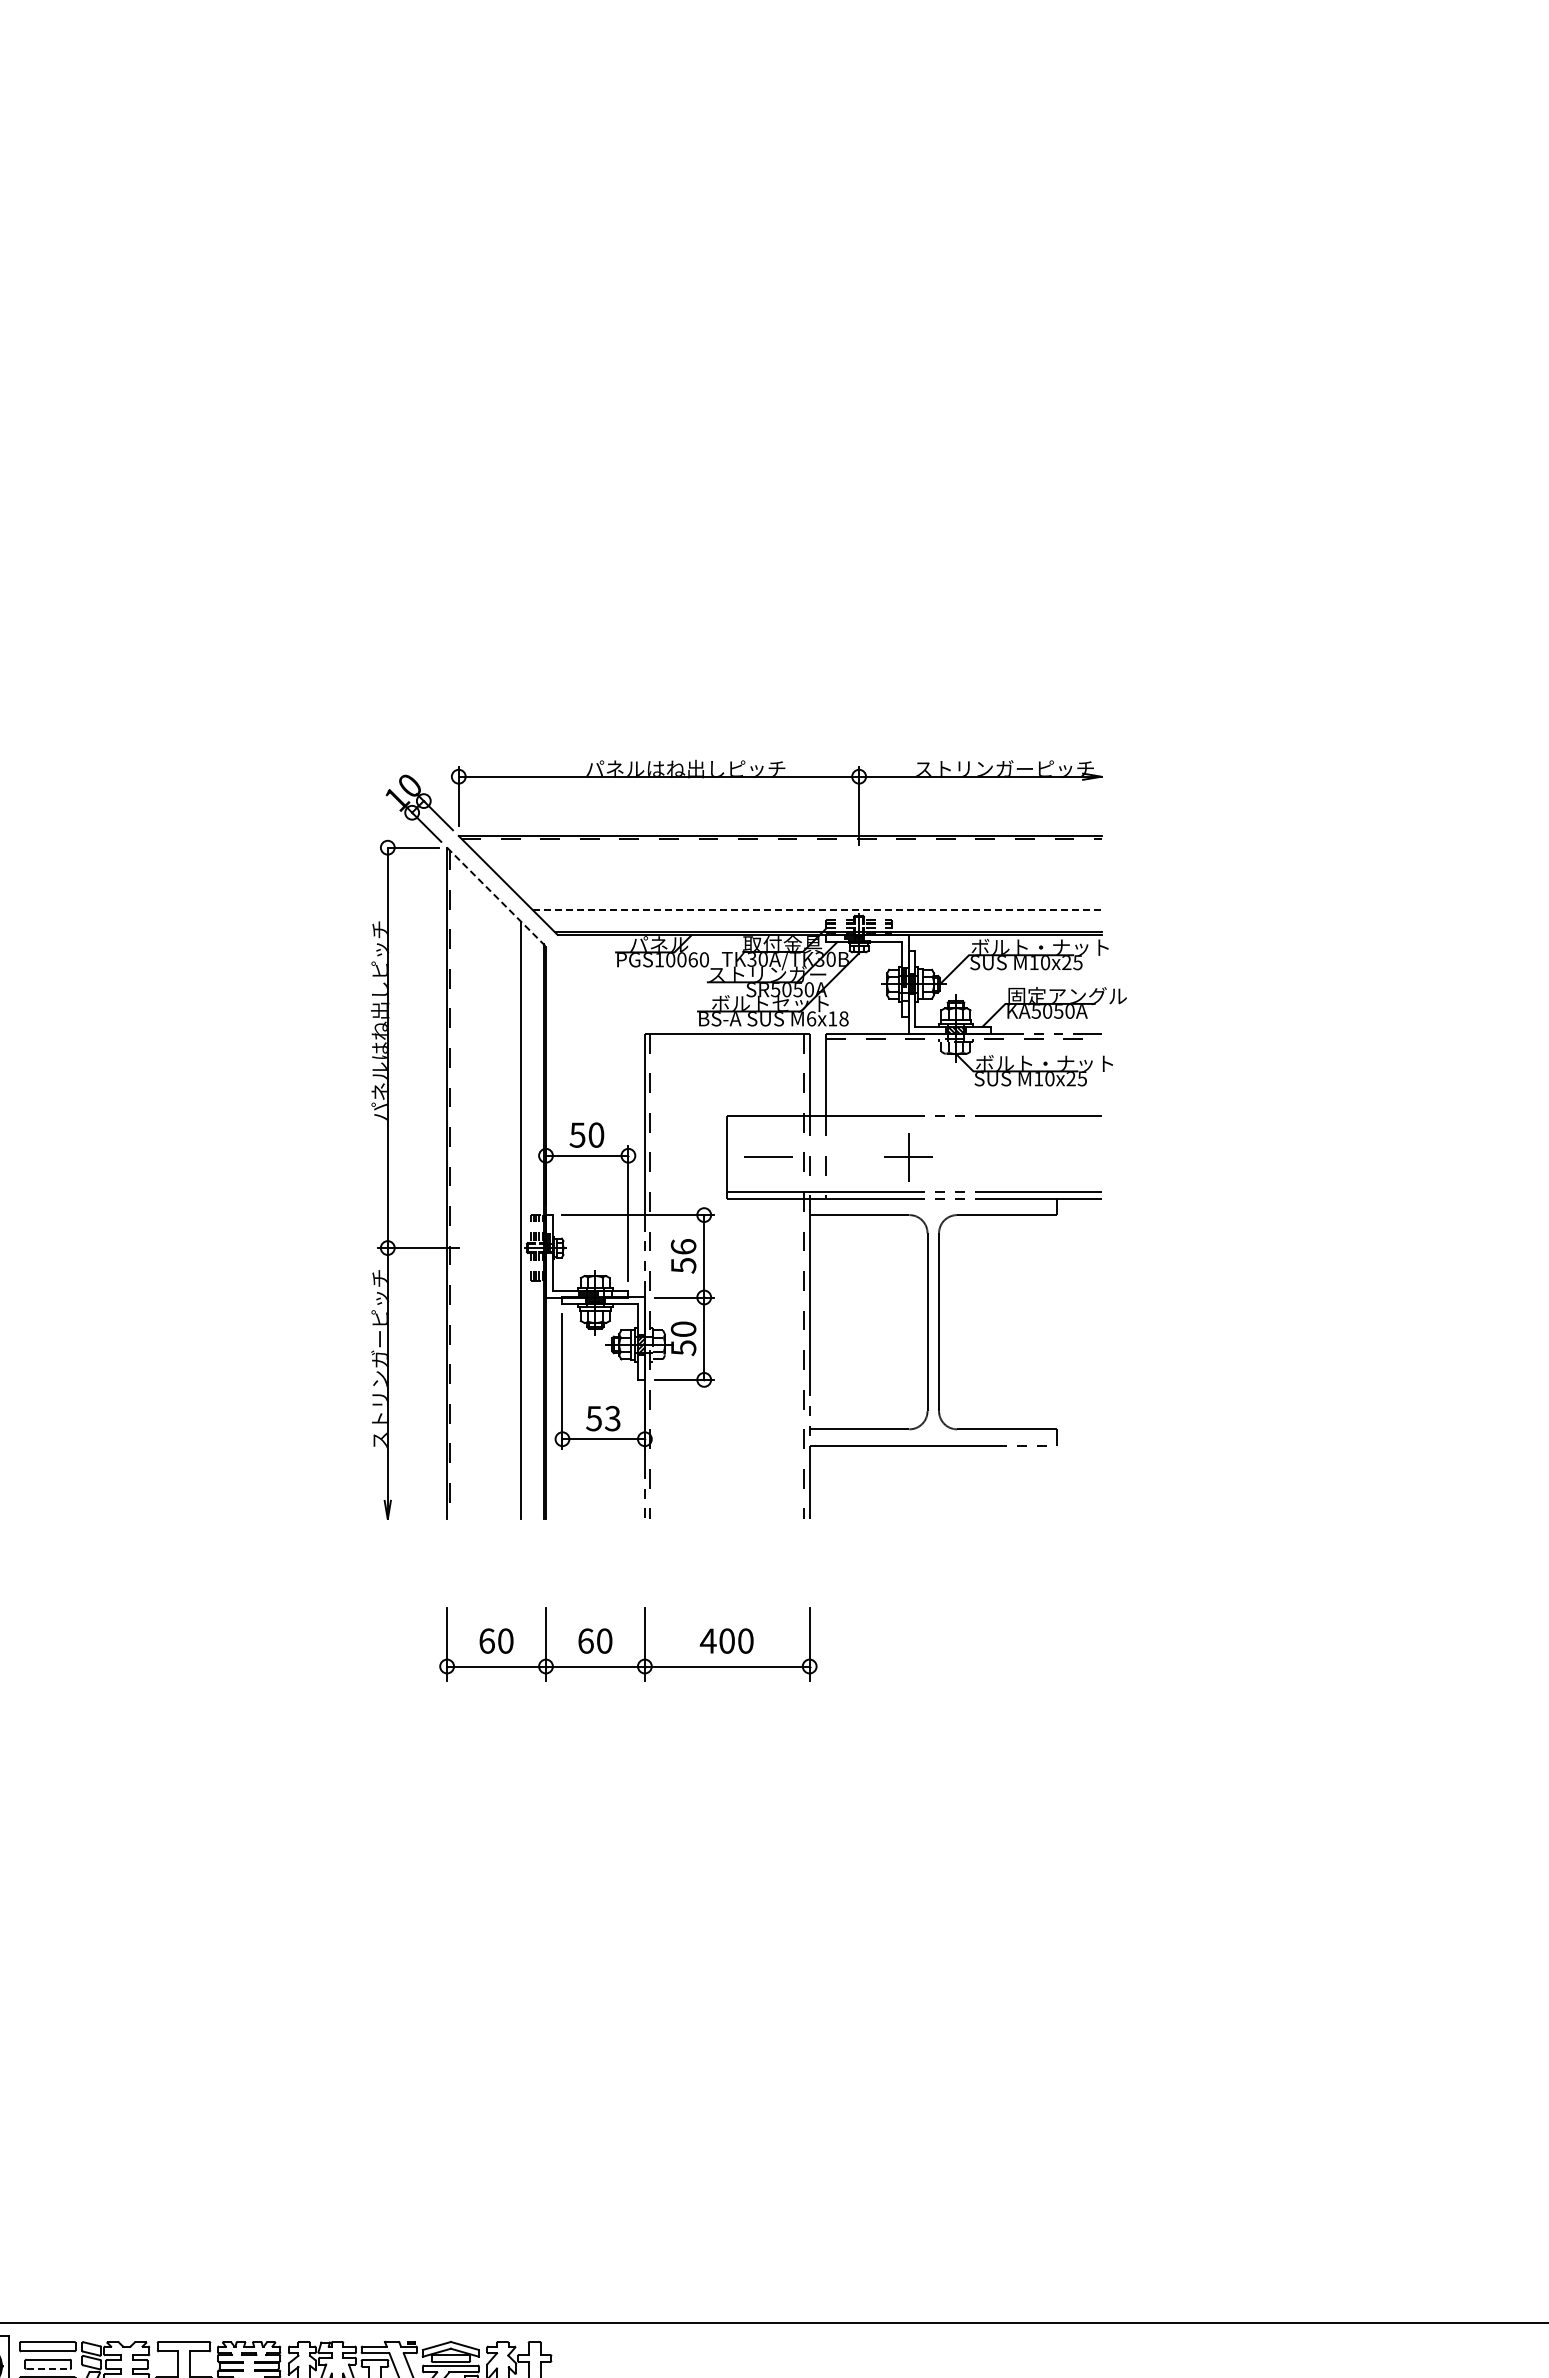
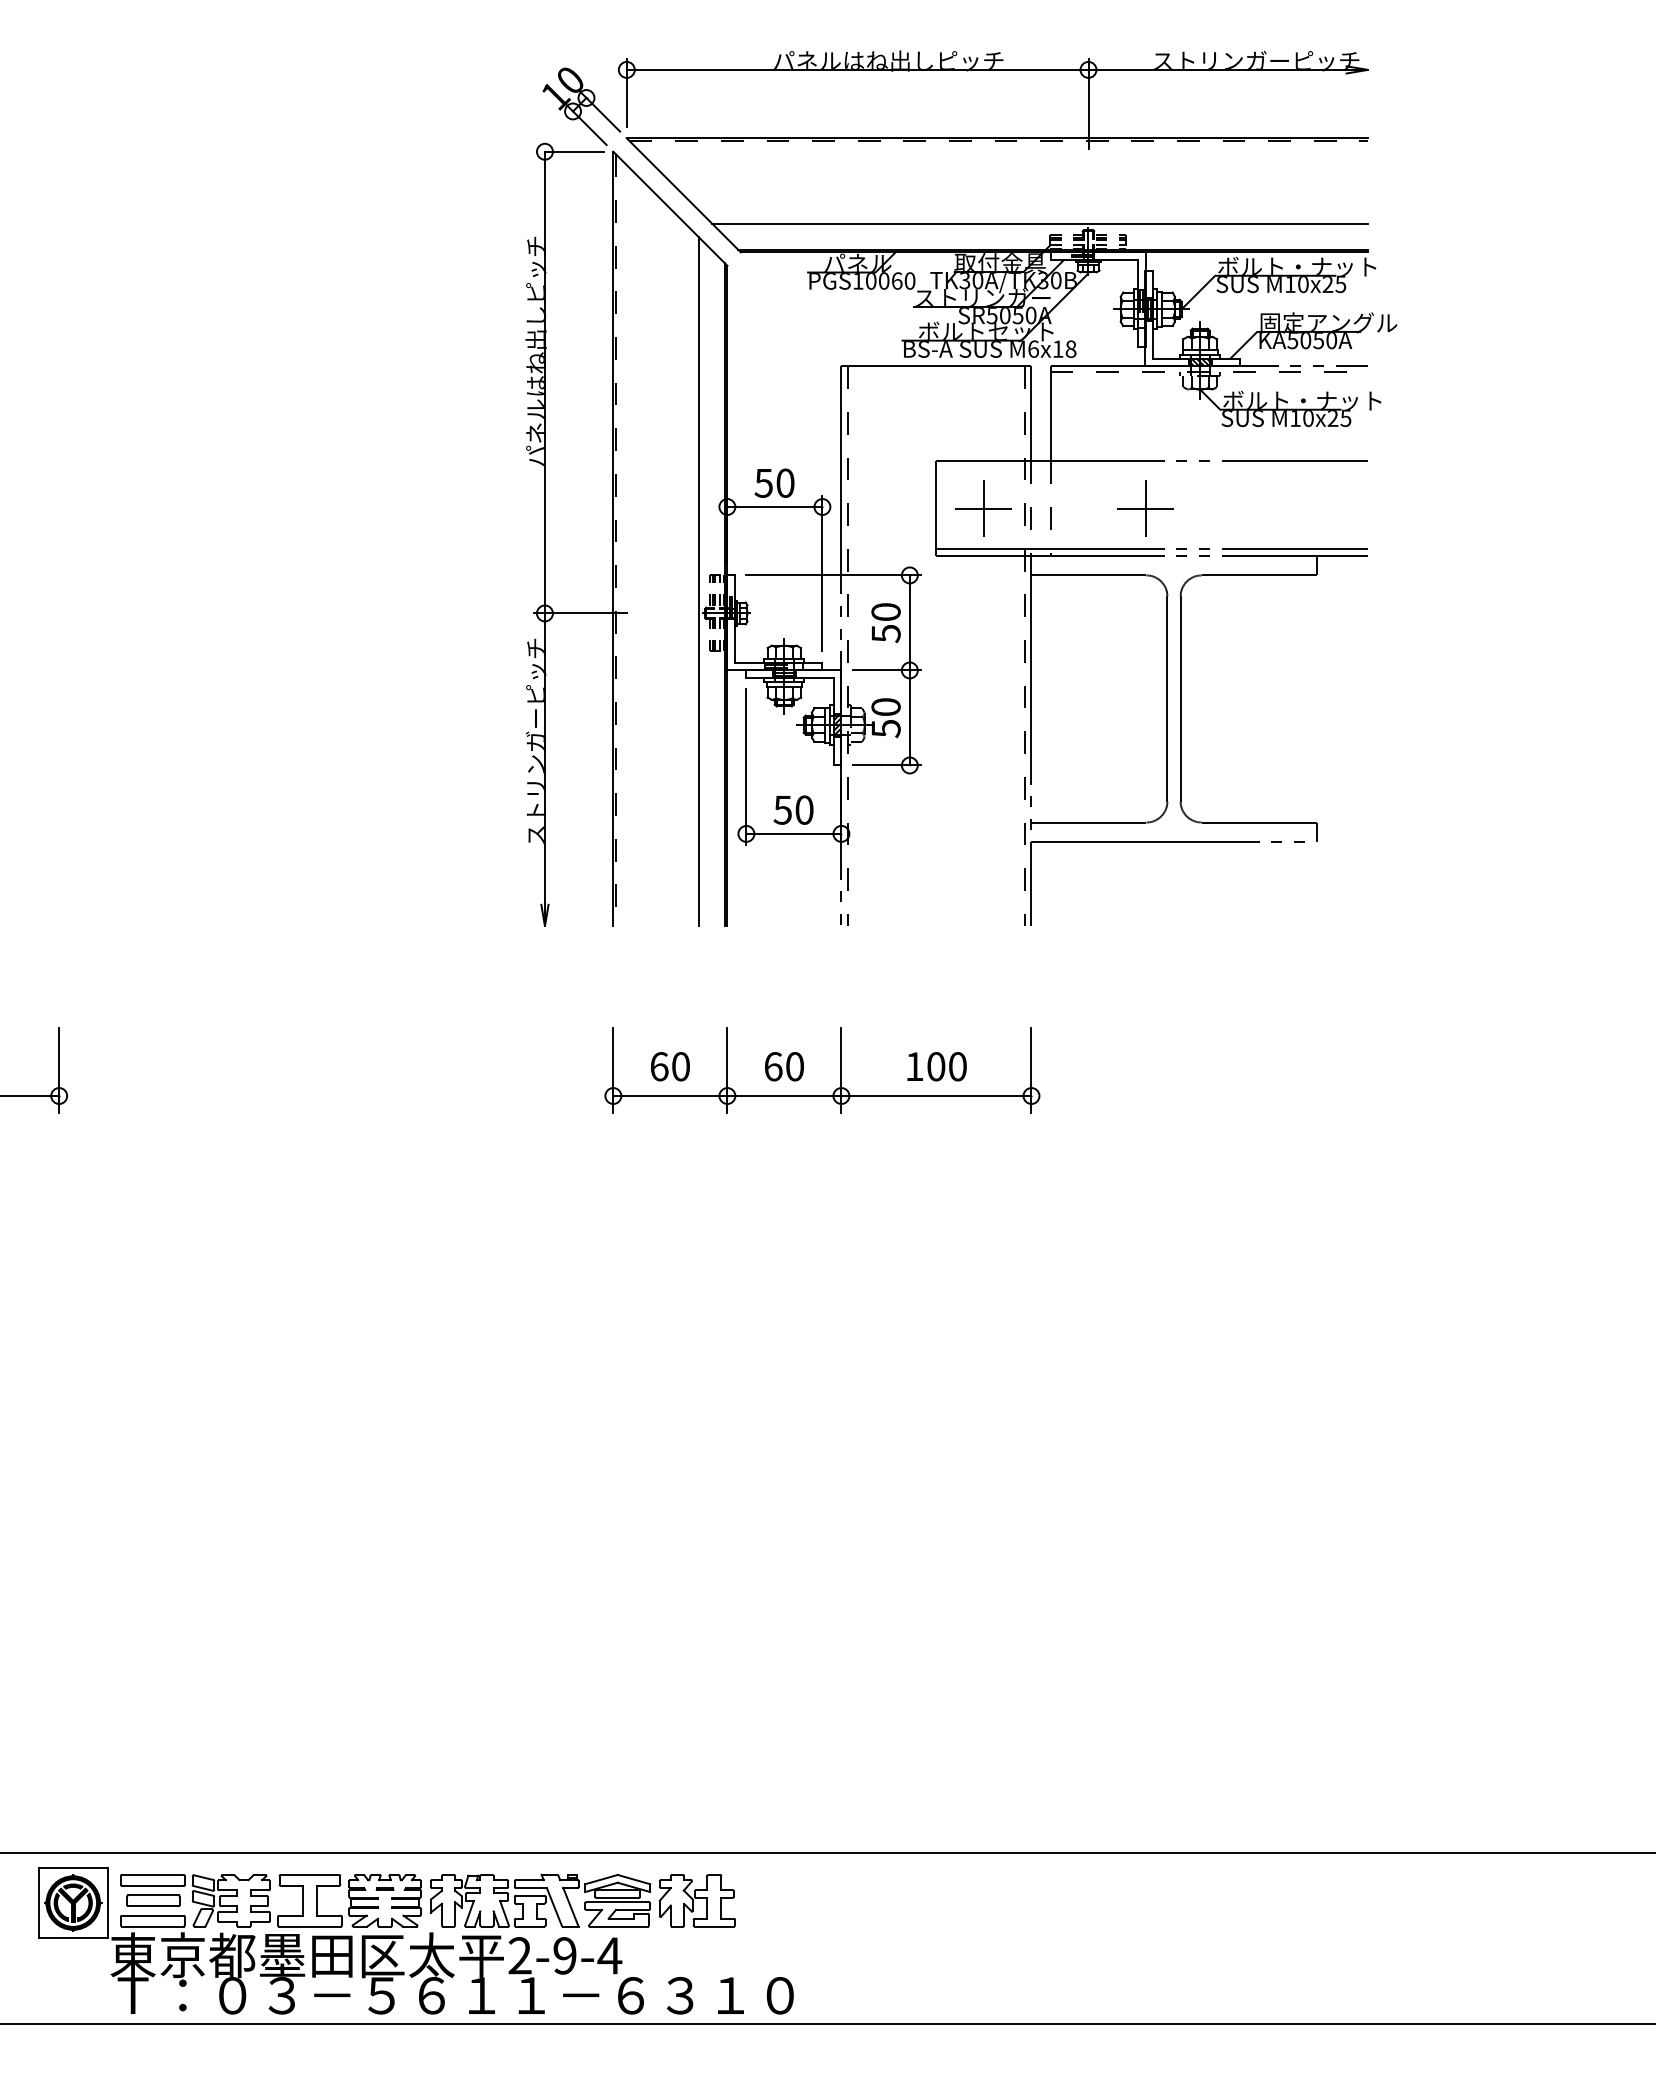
line: (496, 897) -> (670, 209), dashed -> solid
line: (817, 910) -> (1040, 224), dashed -> solid
line: (768, 1157) -> (983, 509), added
text: (683, 1246) -> (885, 611), 56 -> 50
text: (612, 1418) -> (804, 810), 53 -> 50
text: (707, 1640) -> (913, 1066), 400 -> 100
line: (48, 2369) -> (153, 1906), dashed -> solid

